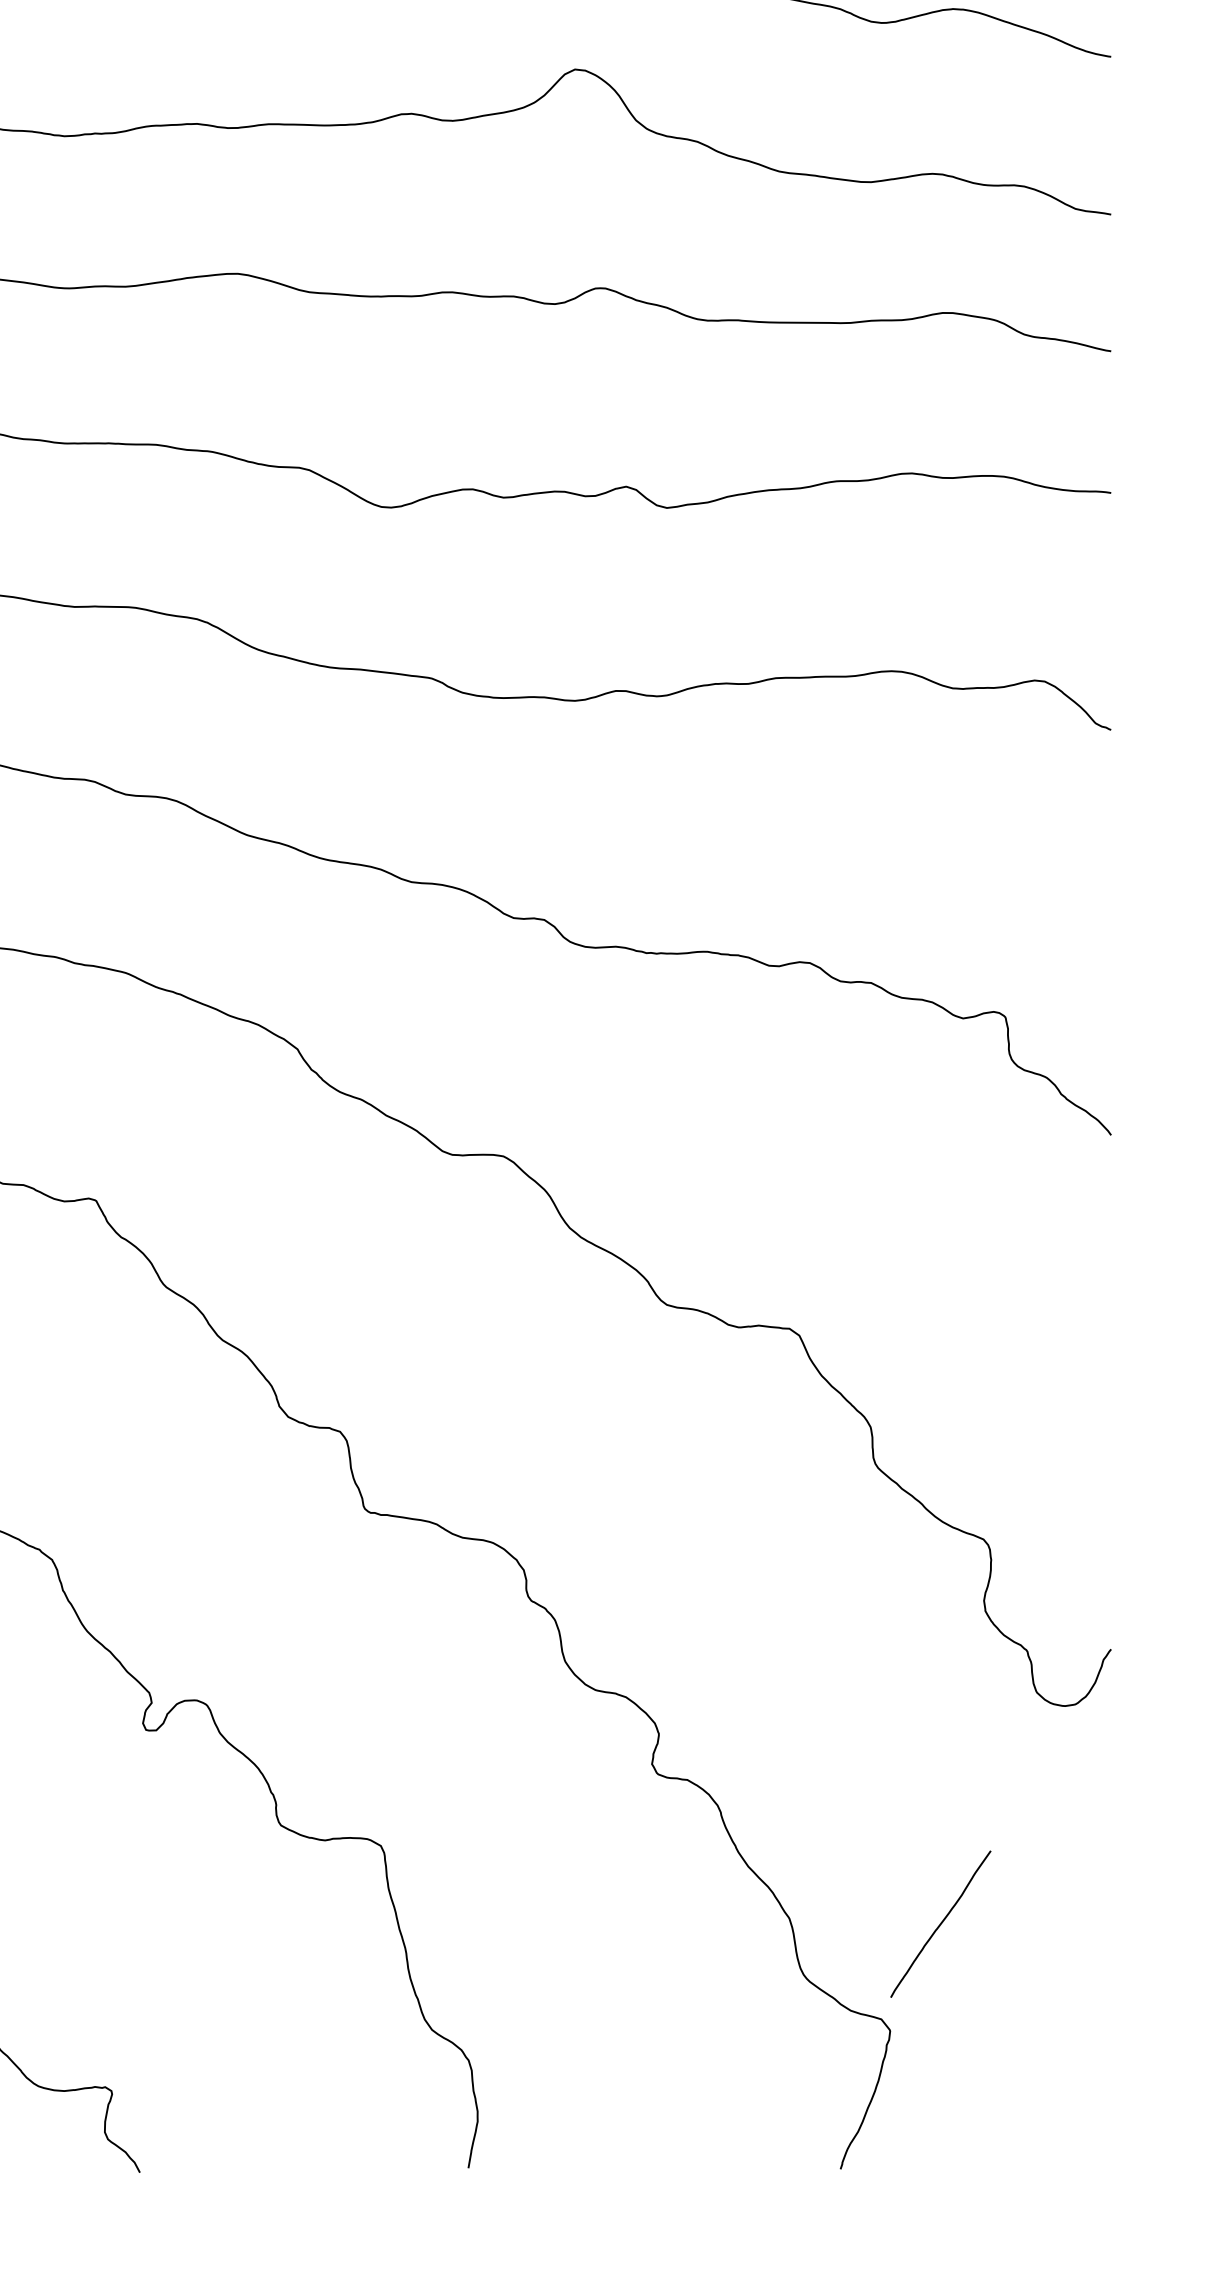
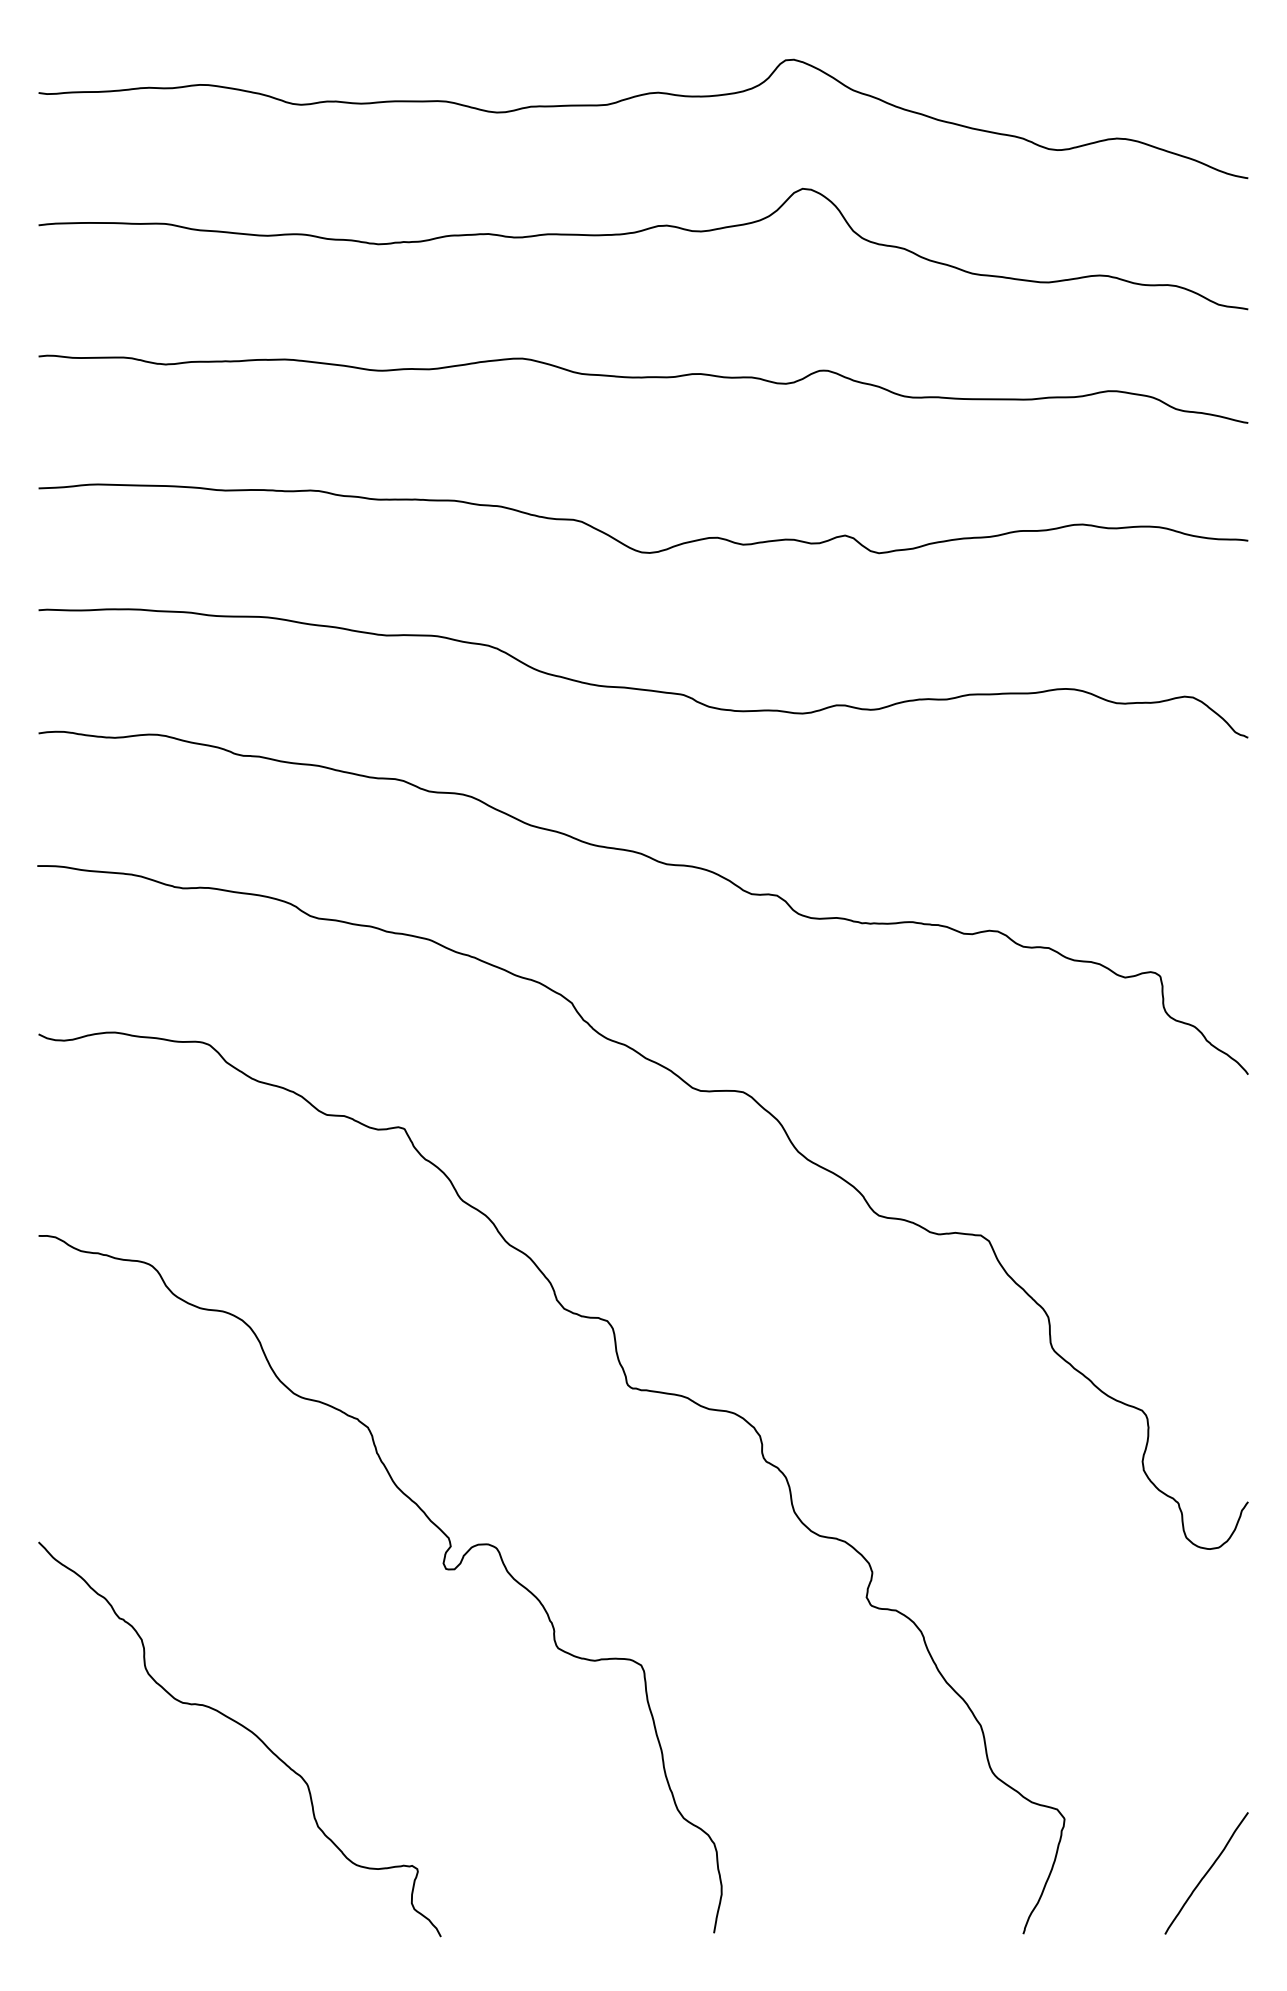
curve: (940, 1924) -> (1206, 1873), moved

